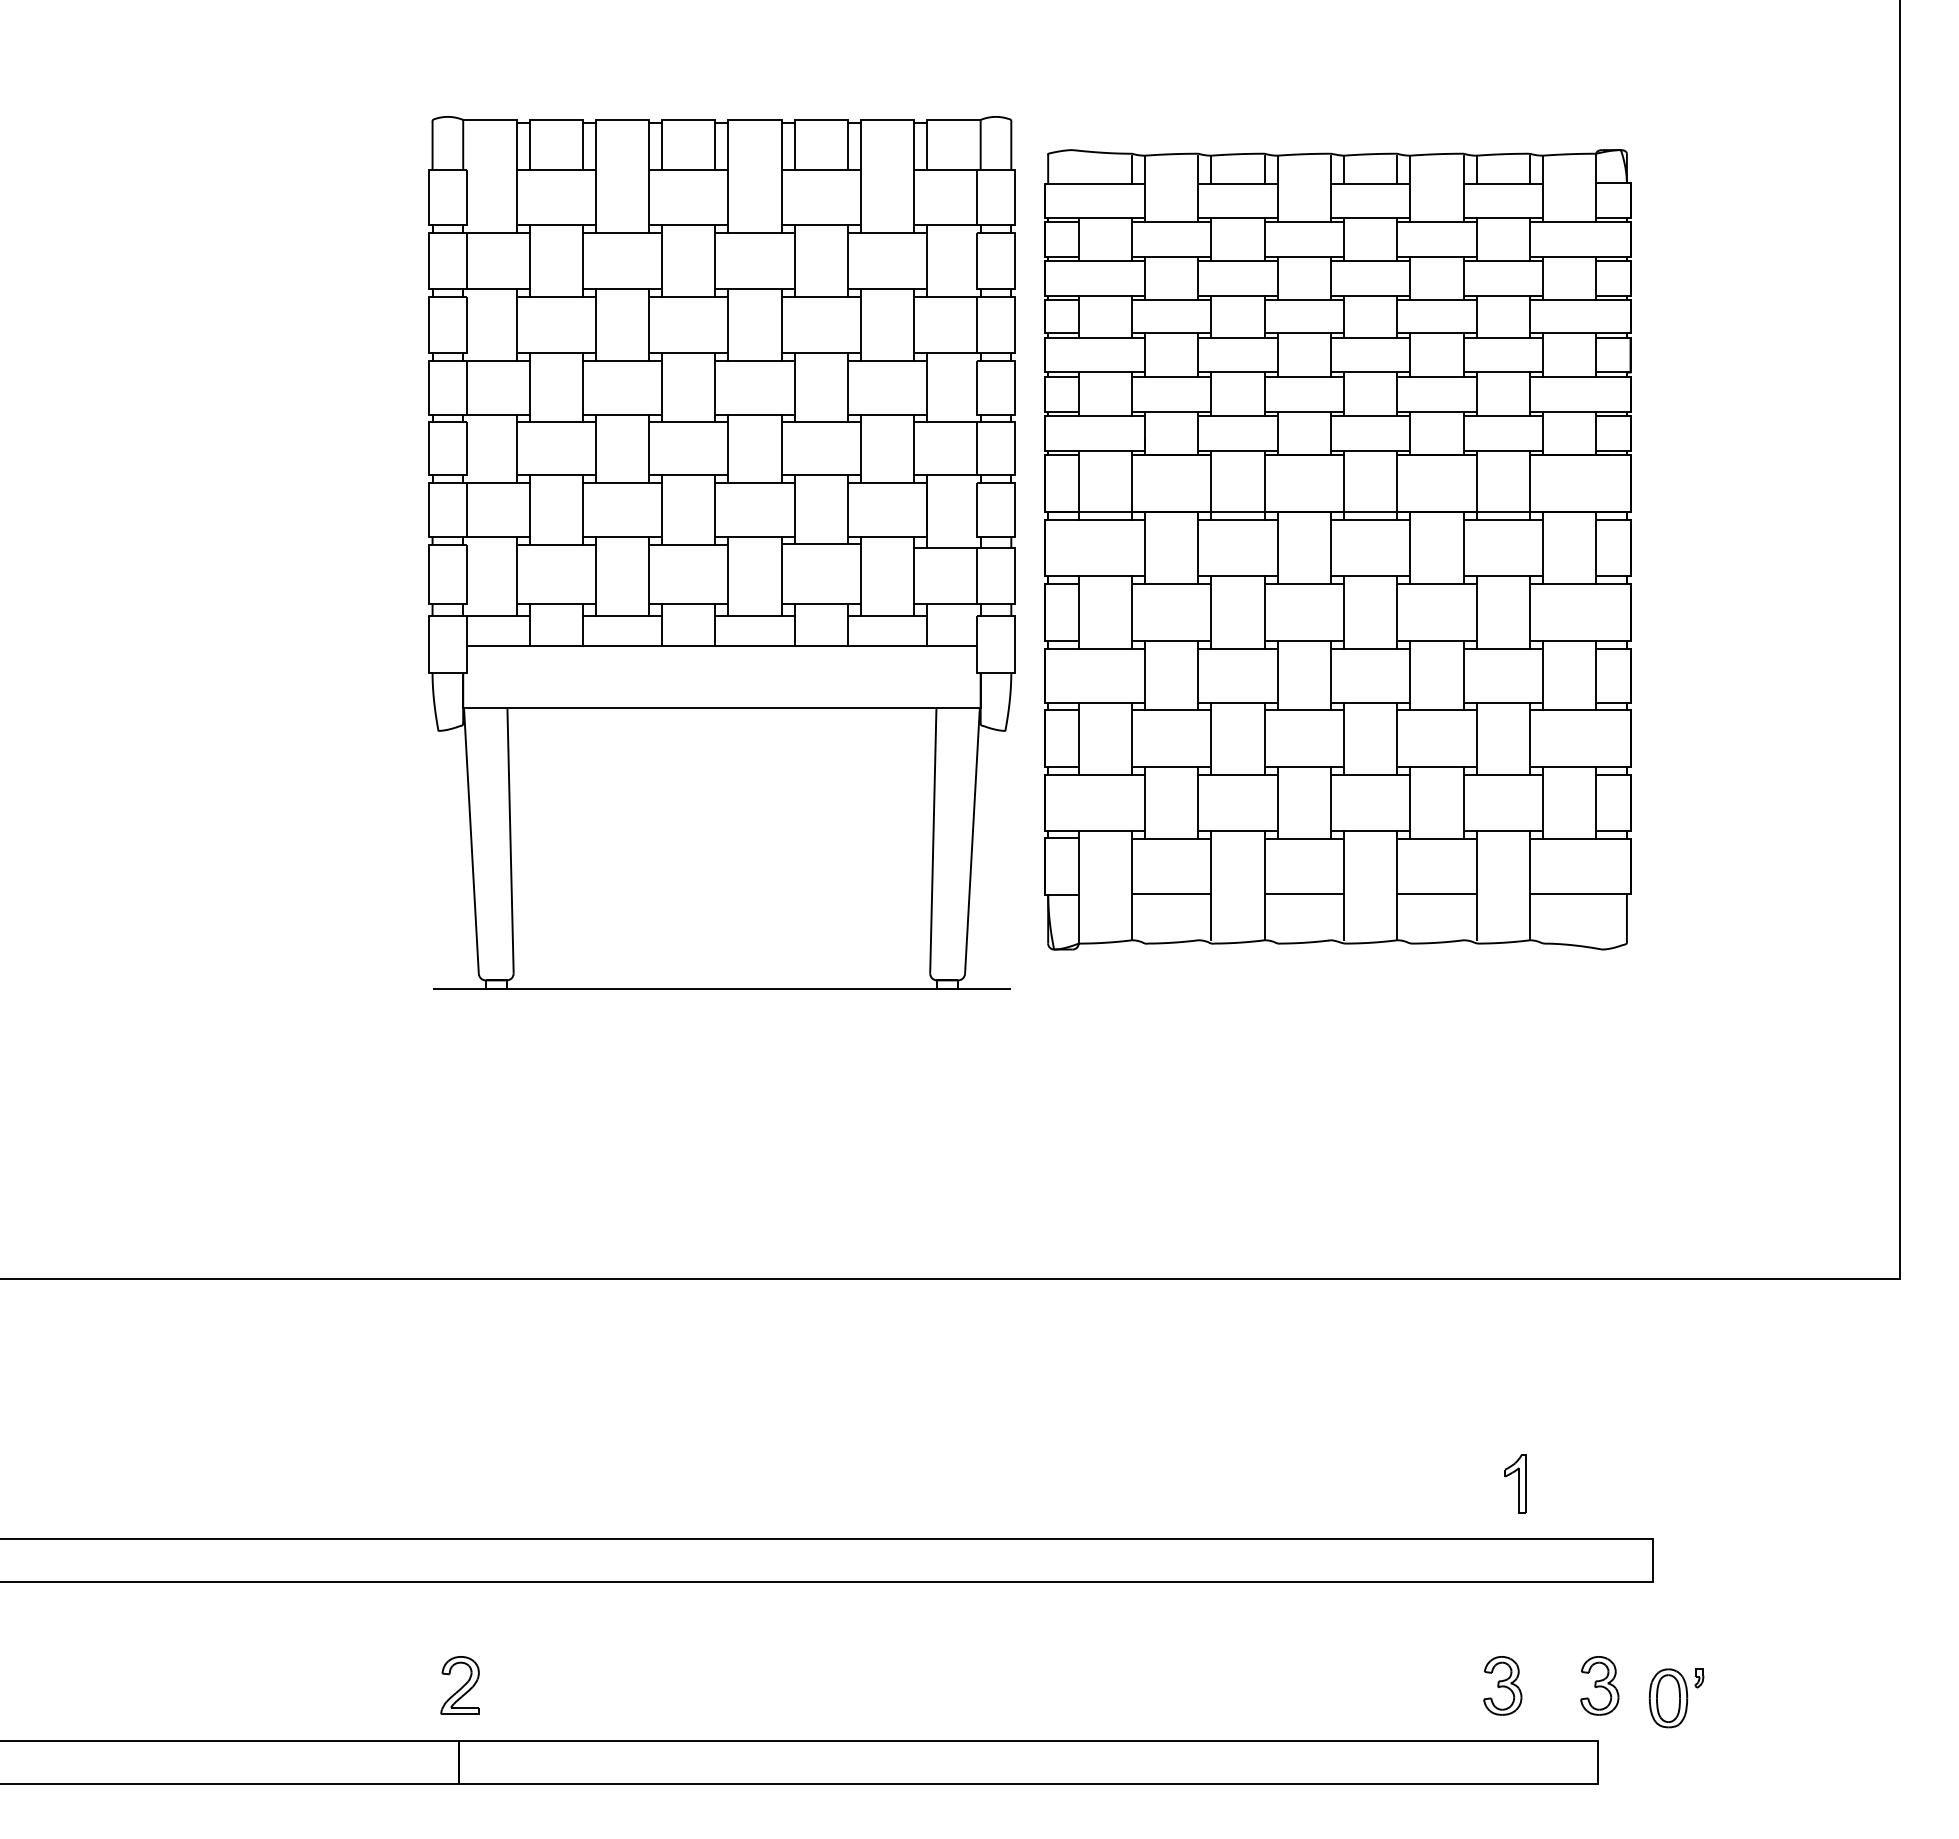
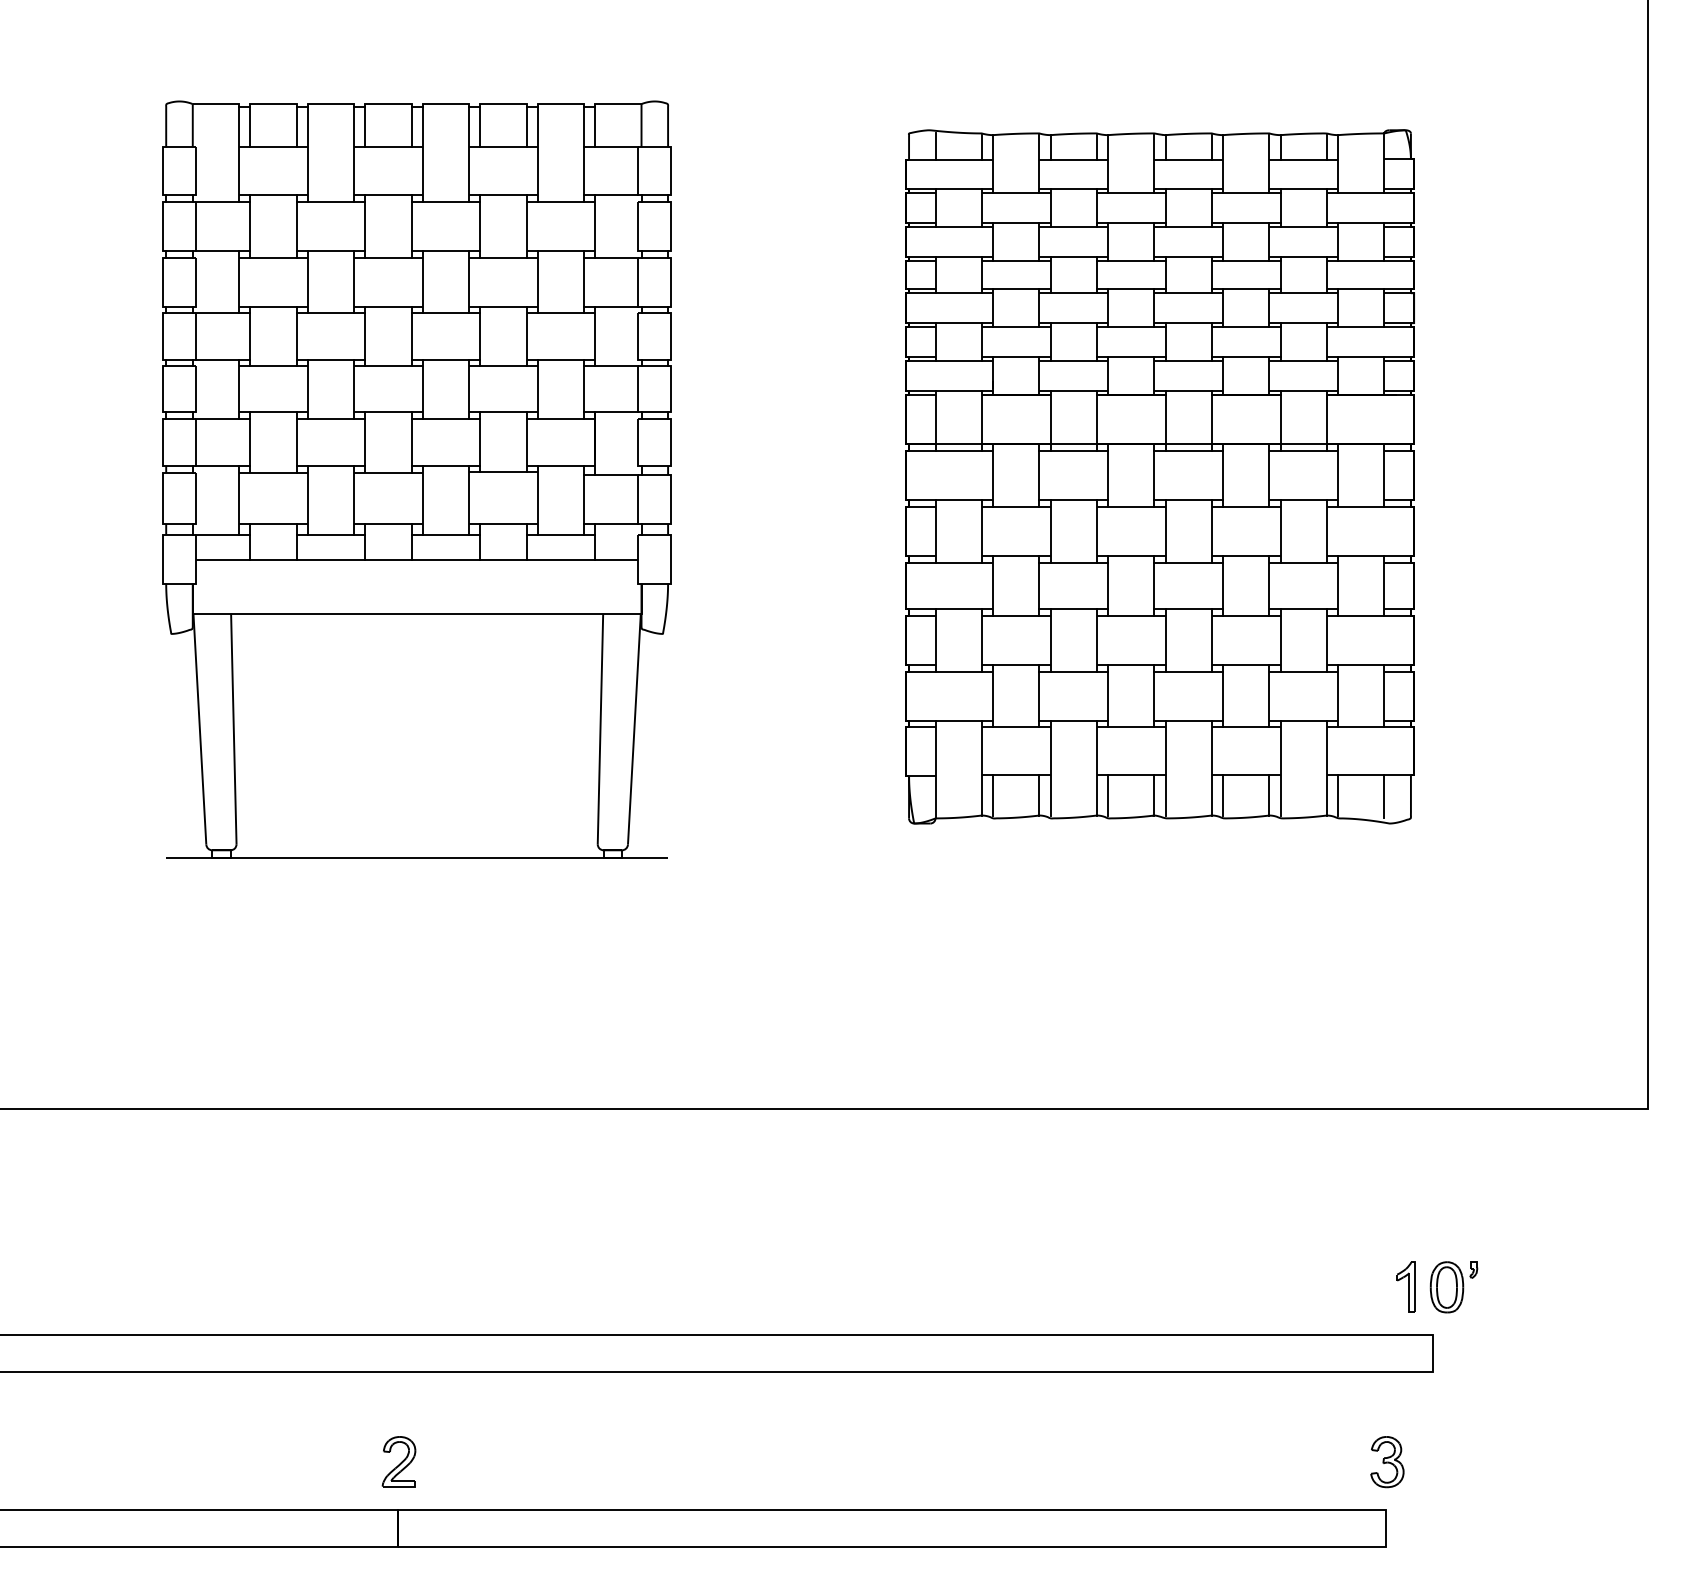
line: (1078, 168) -> (935, 146), added
part: (721, 552) -> (416, 479), moved
line: (1145, 916) -> (993, 794), added
line: (1198, 916) -> (1039, 794), added
line: (1277, 916) -> (1107, 794), added
line: (1331, 916) -> (1154, 794), added
line: (1410, 916) -> (1223, 794), added
line: (1463, 916) -> (1269, 794), added
line: (1542, 916) -> (1337, 794), added
line: (1596, 918) -> (1384, 796), added
part: (1515, 1483) -> (1406, 1286), moved
part: (1502, 1685) -> (1303, 1461), removed
part: (1676, 1698) -> (1453, 1287), moved

